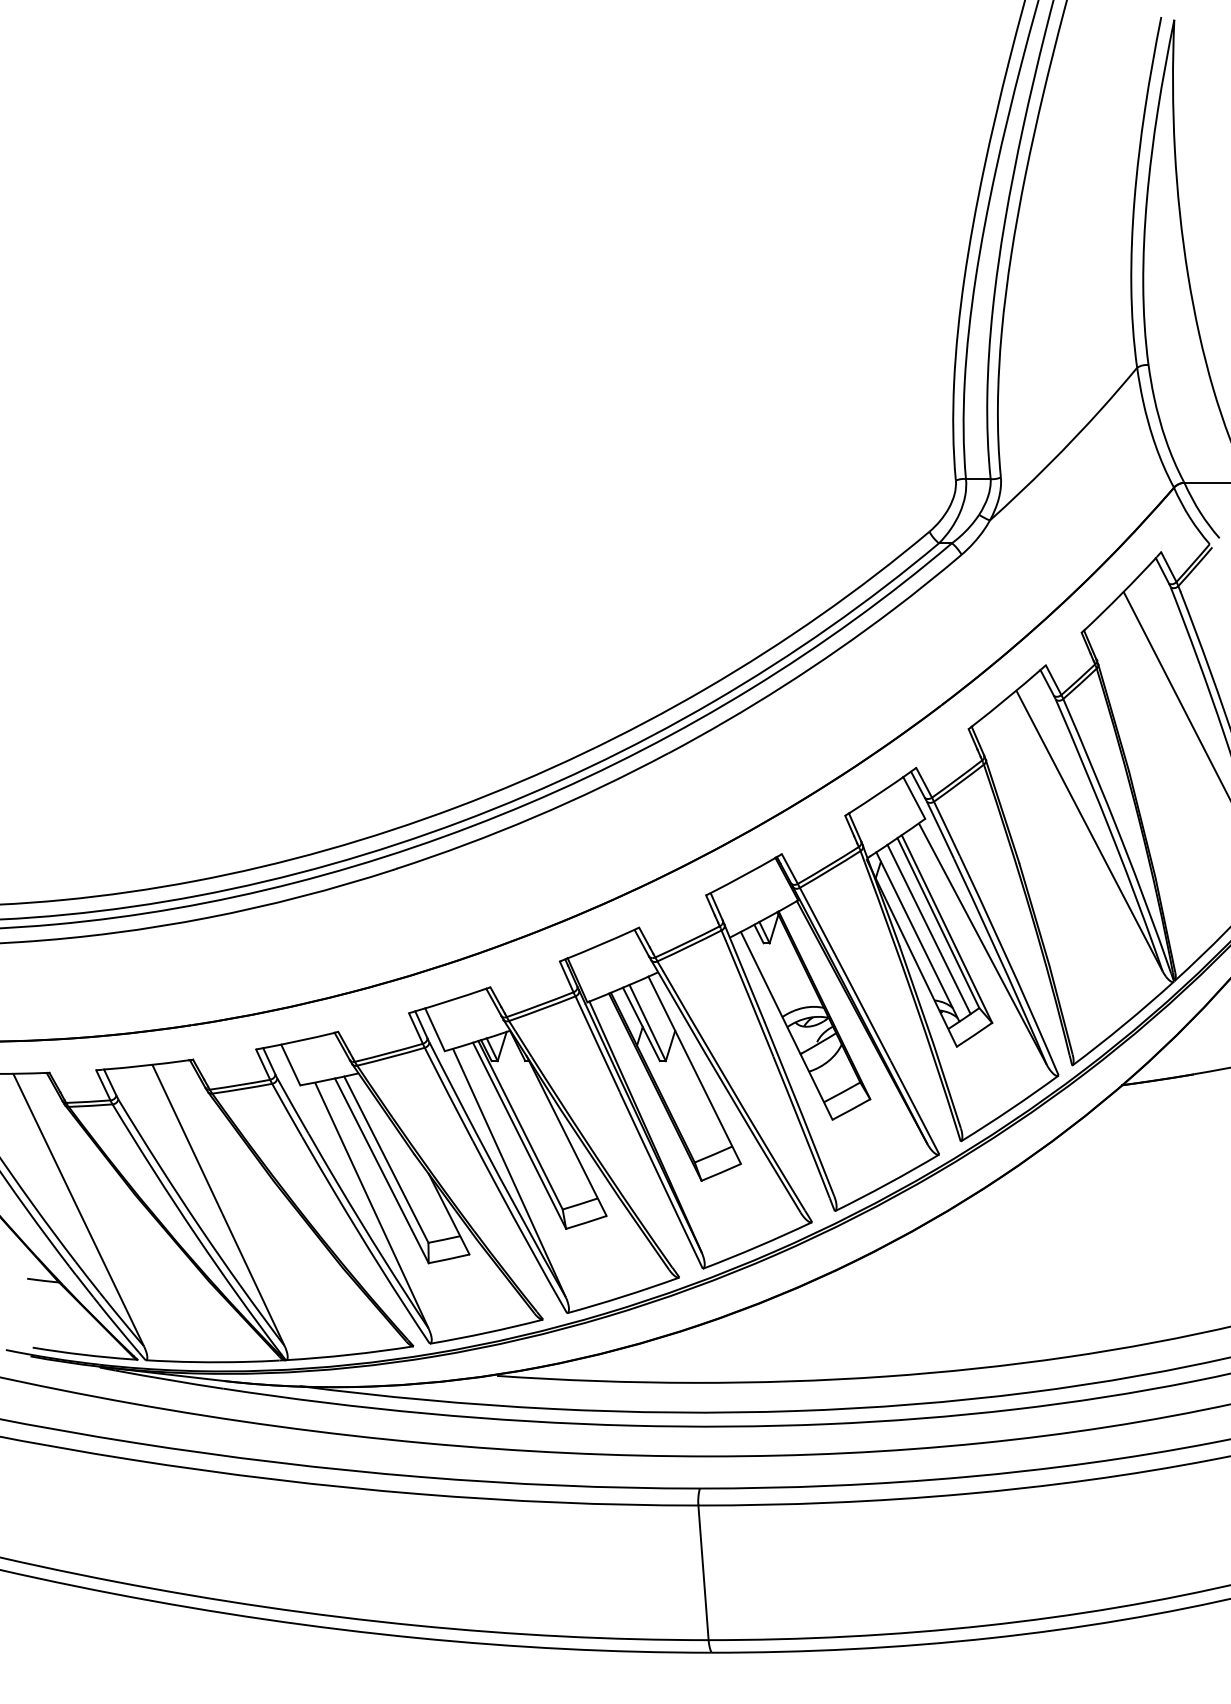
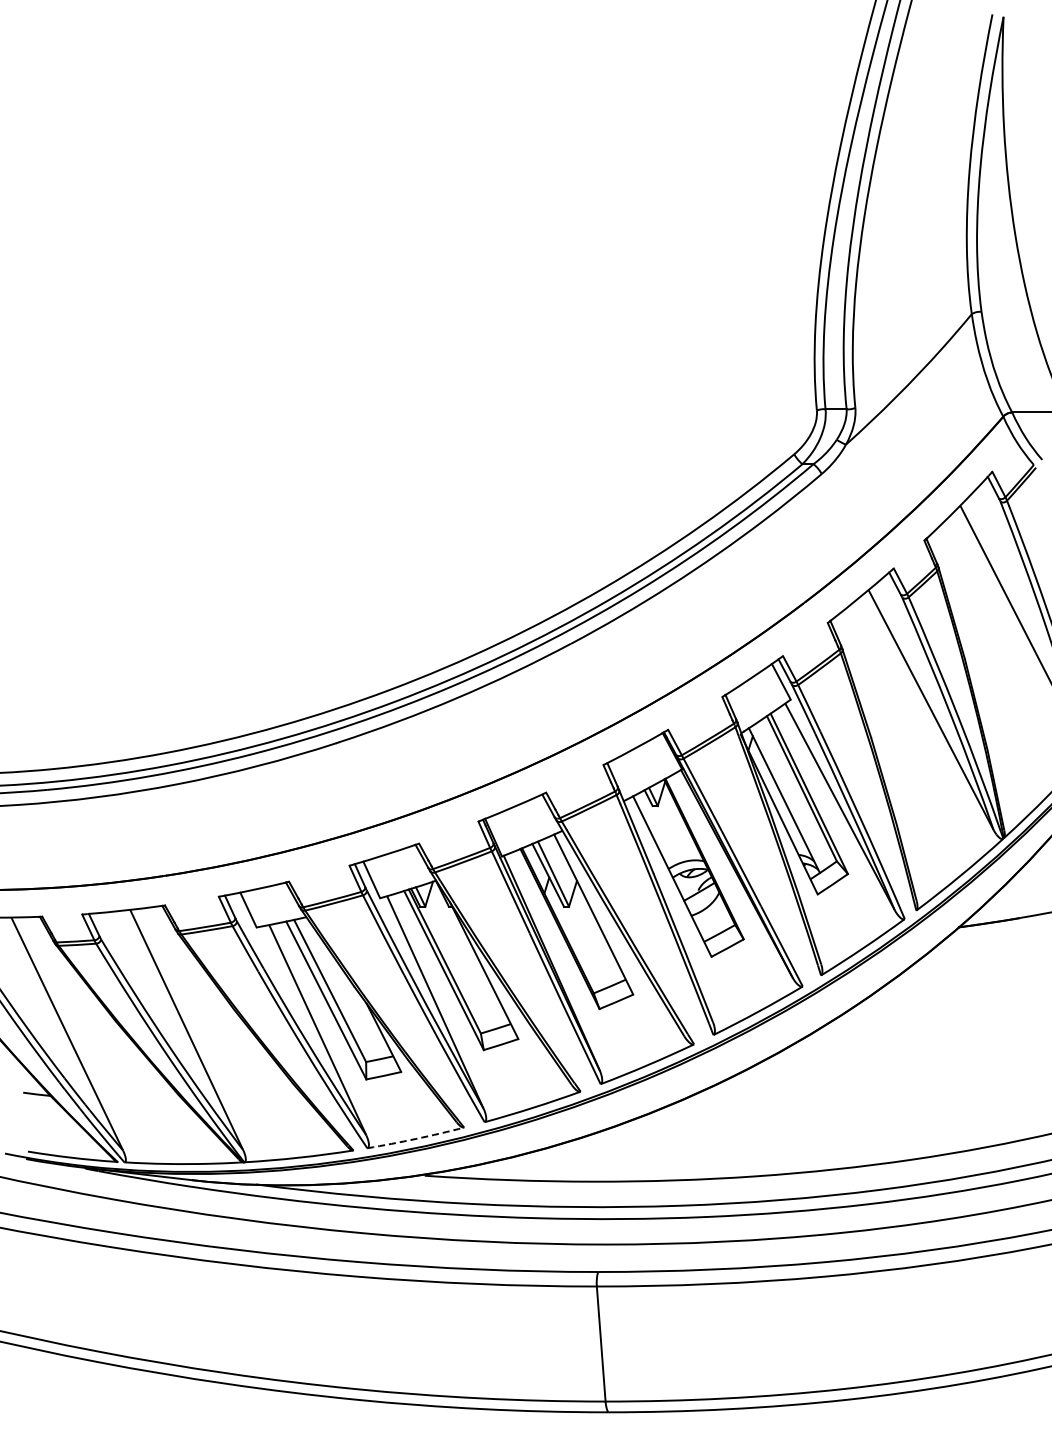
line: (928, 928) -> (793, 793), removed
arc: (486, 1332) -> (415, 1138), solid -> dashed

